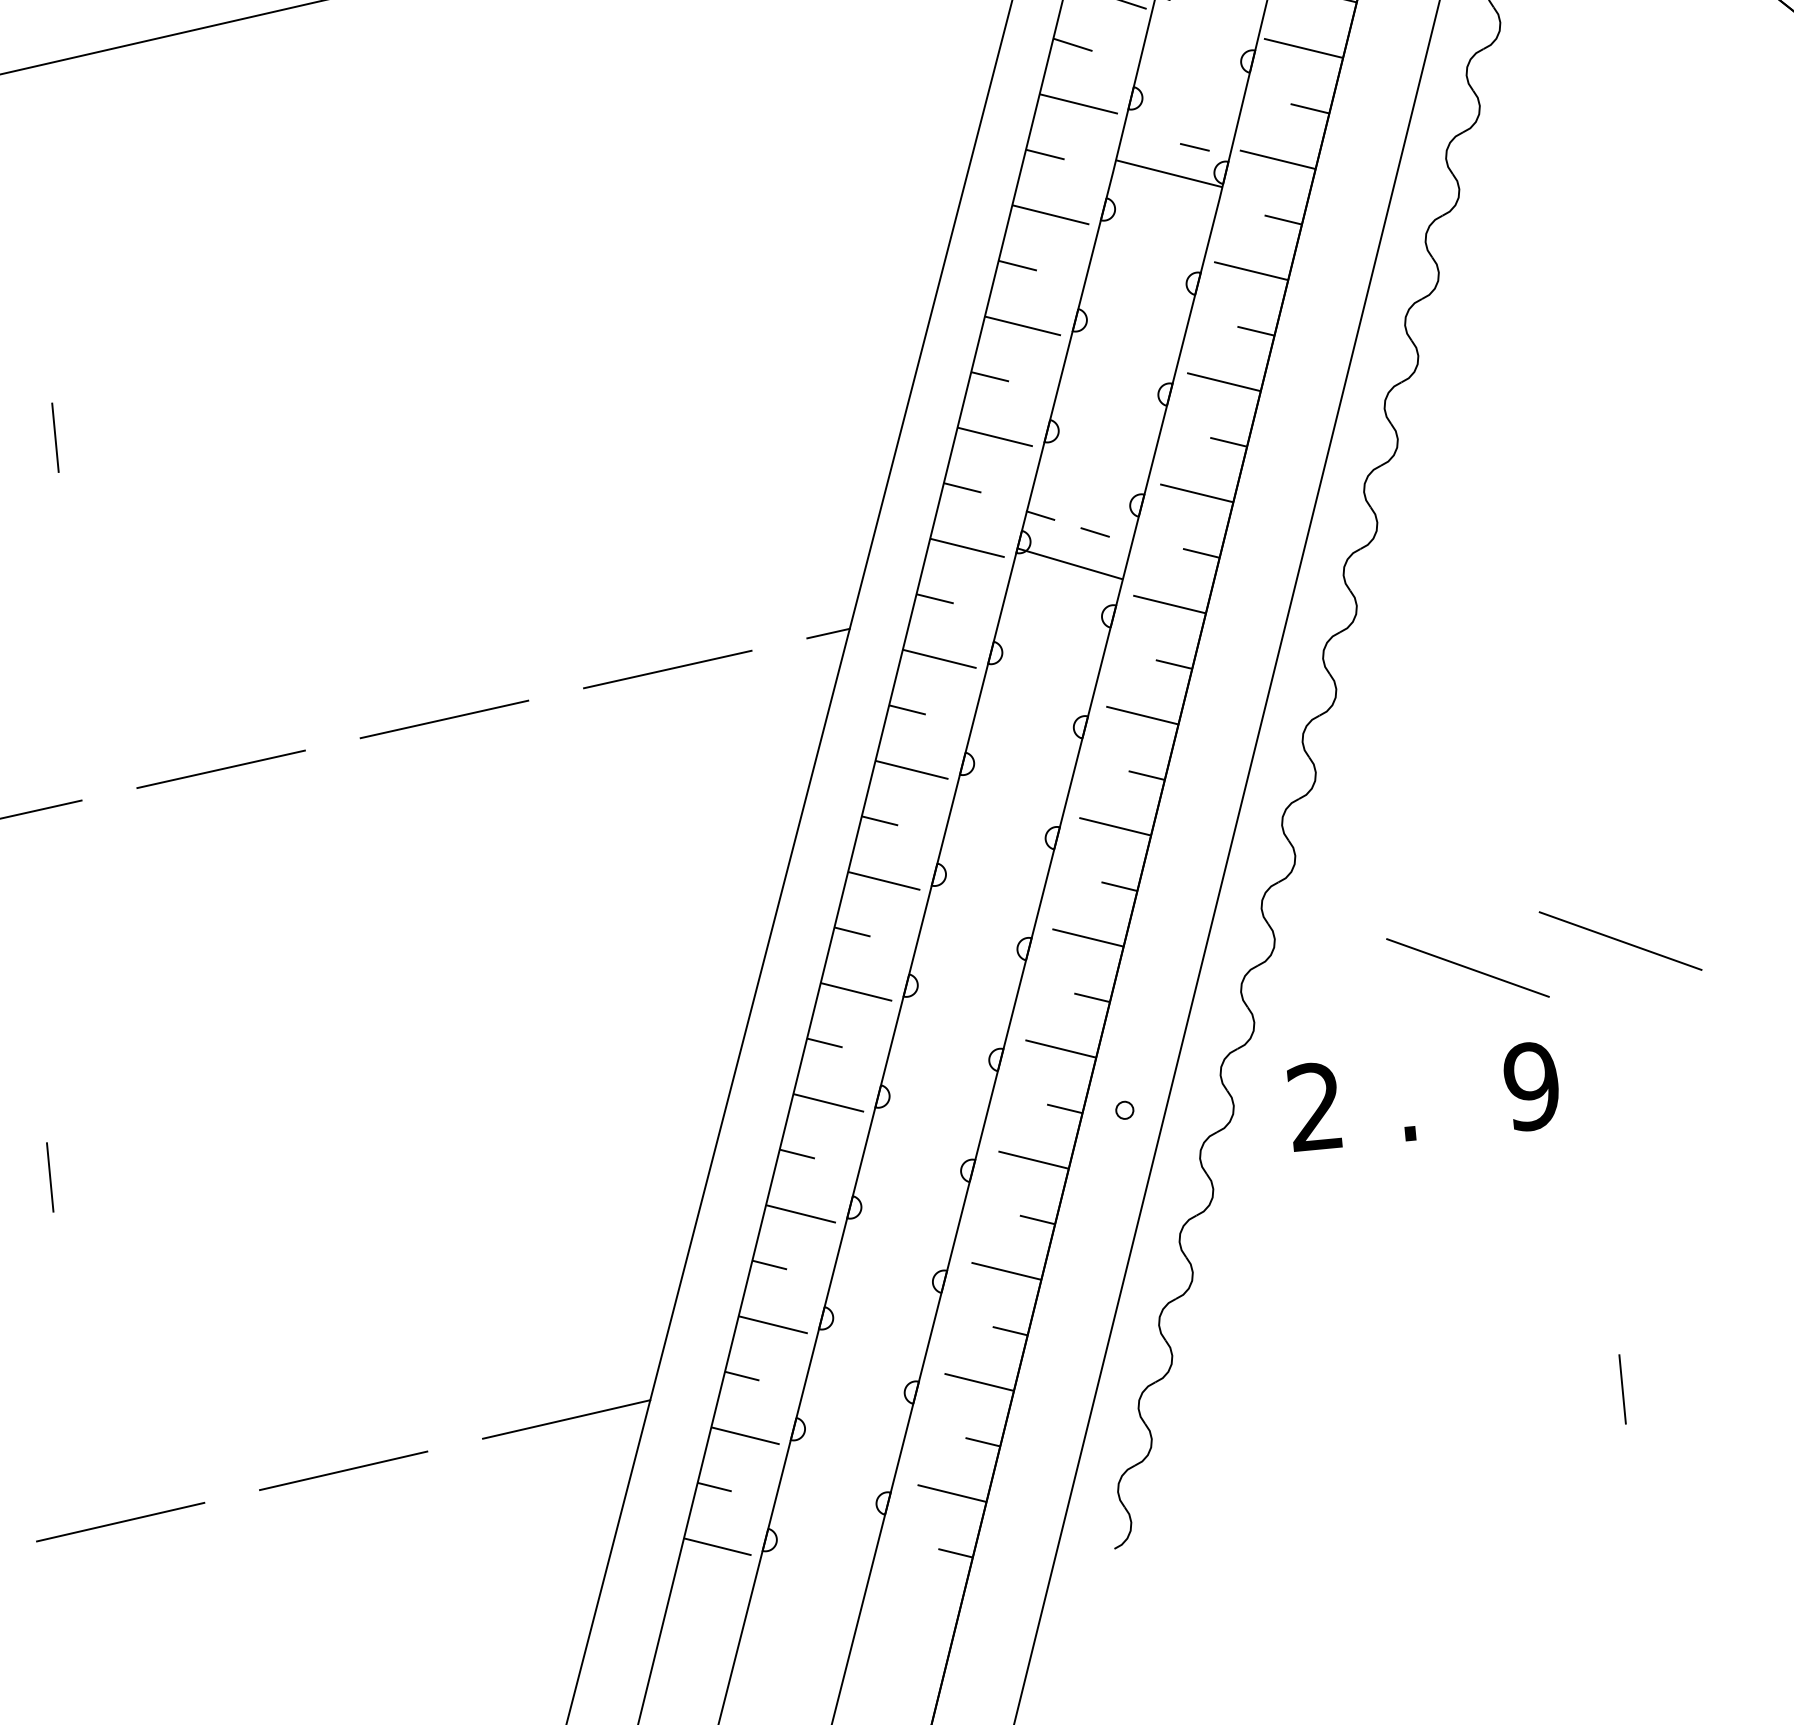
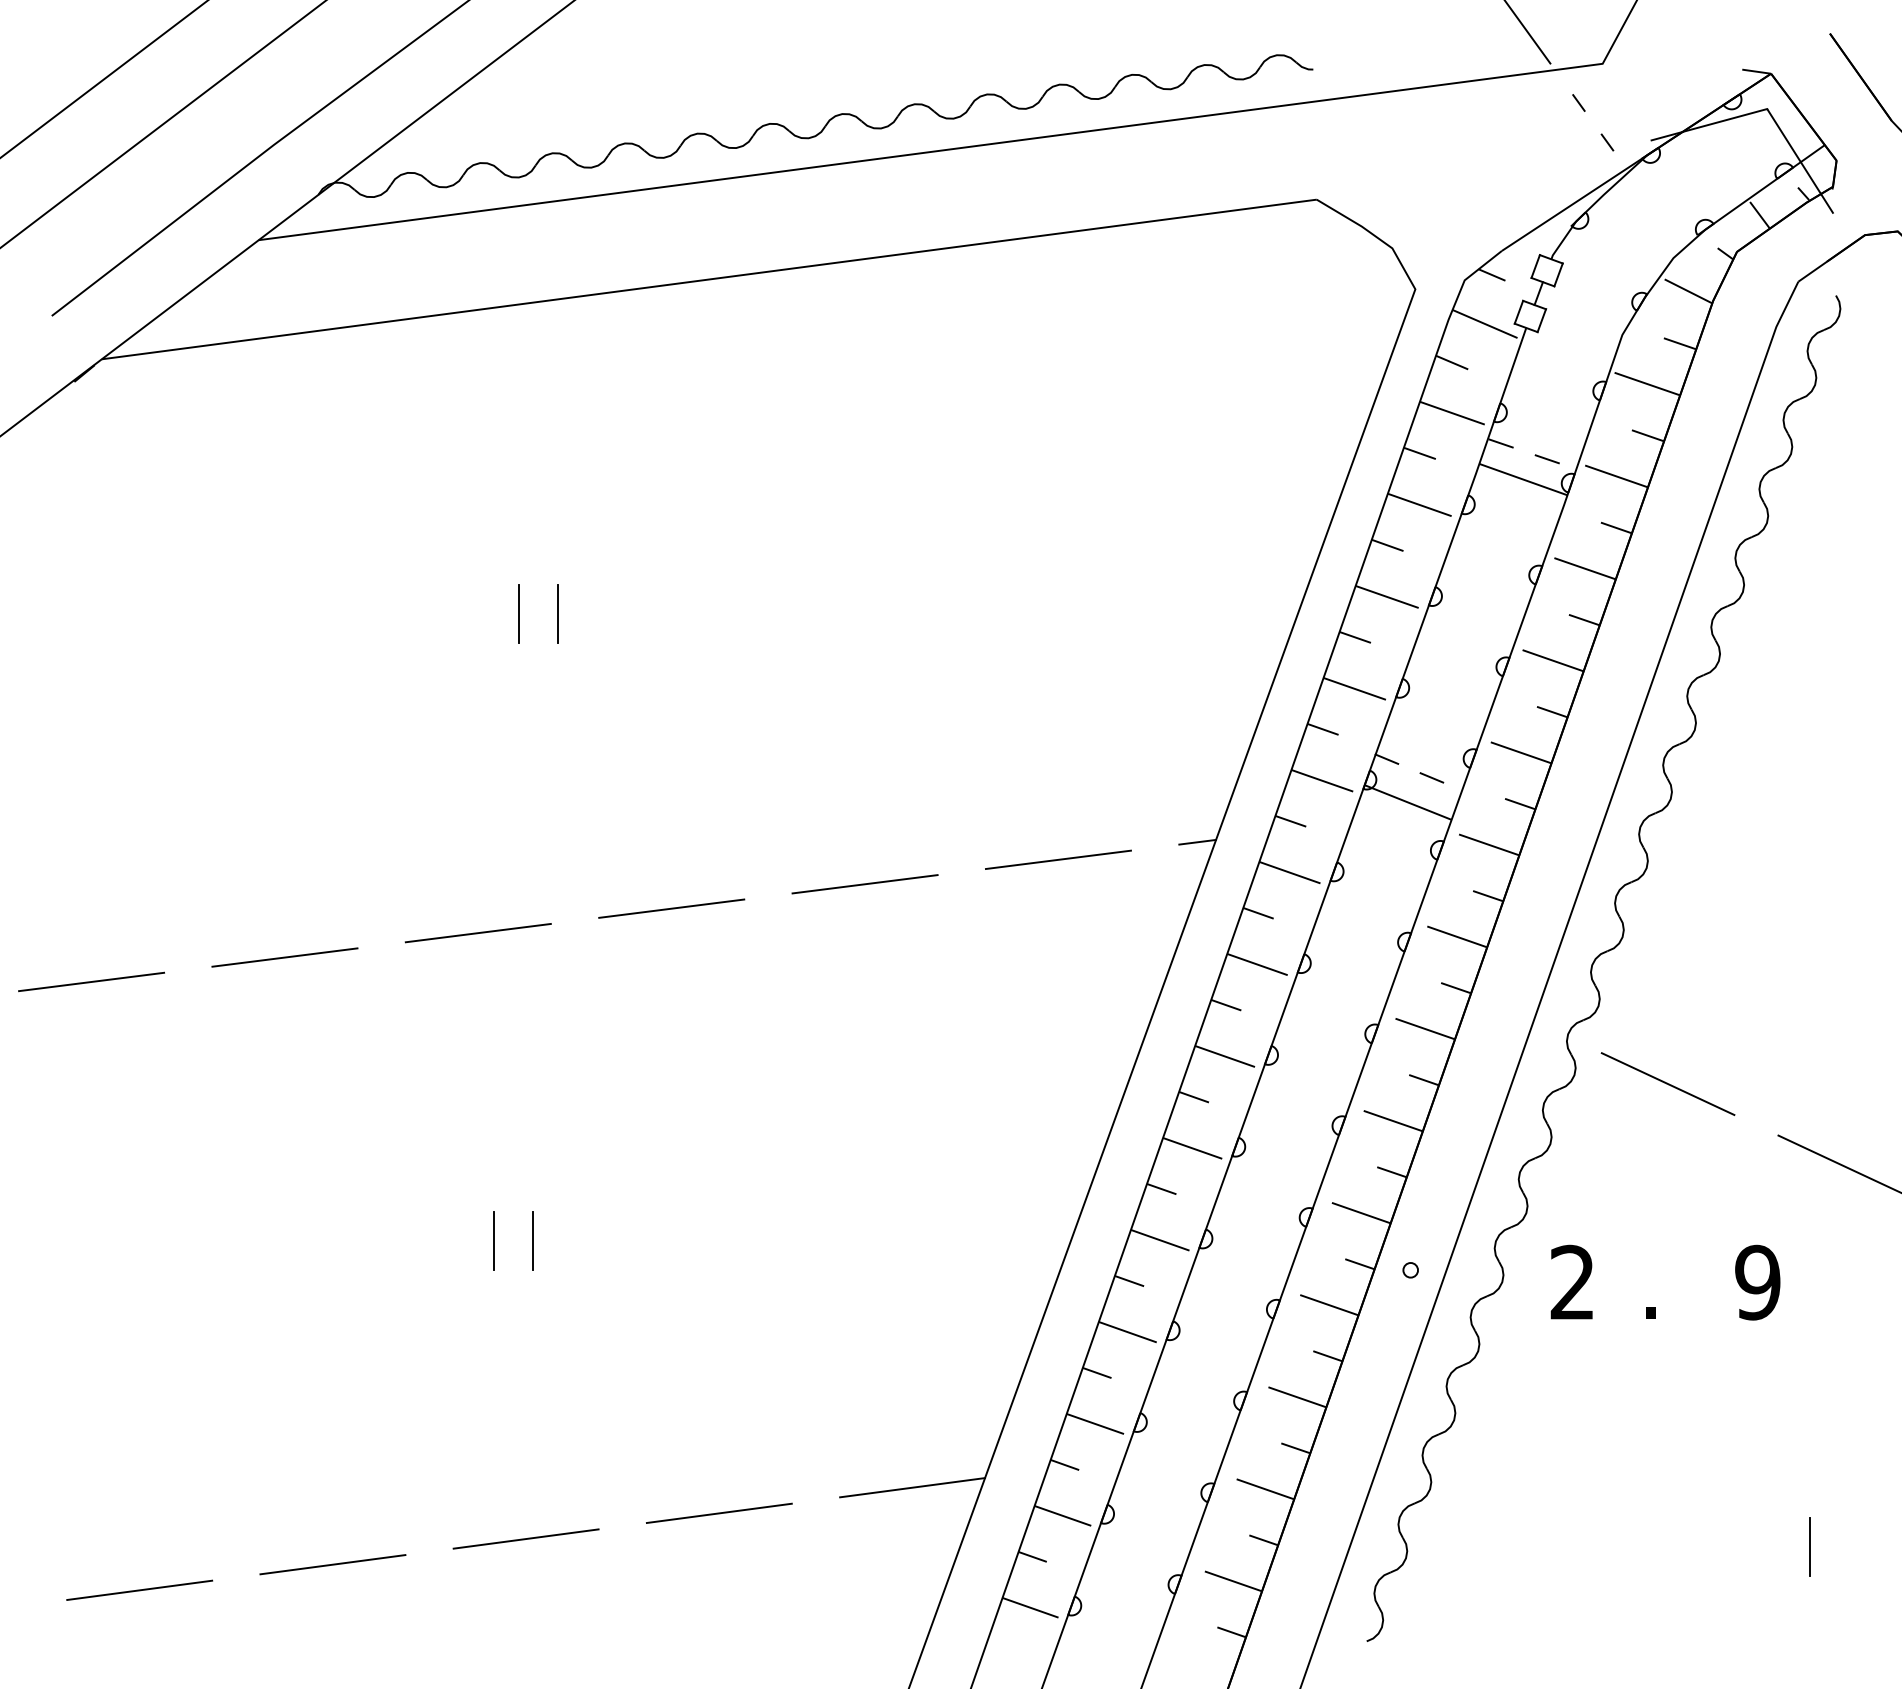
line: (1138, 134) -> (1500, 443), added
line: (9, 442) -> (518, 614), added
line: (1467, 967) -> (1667, 1083), moved
line: (95, 1172) -> (532, 1240), added

